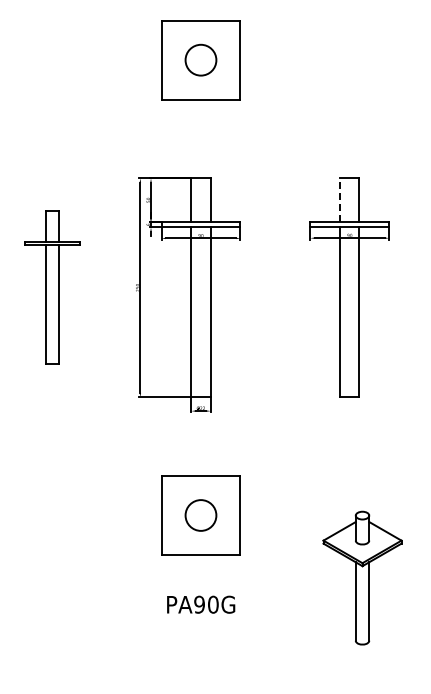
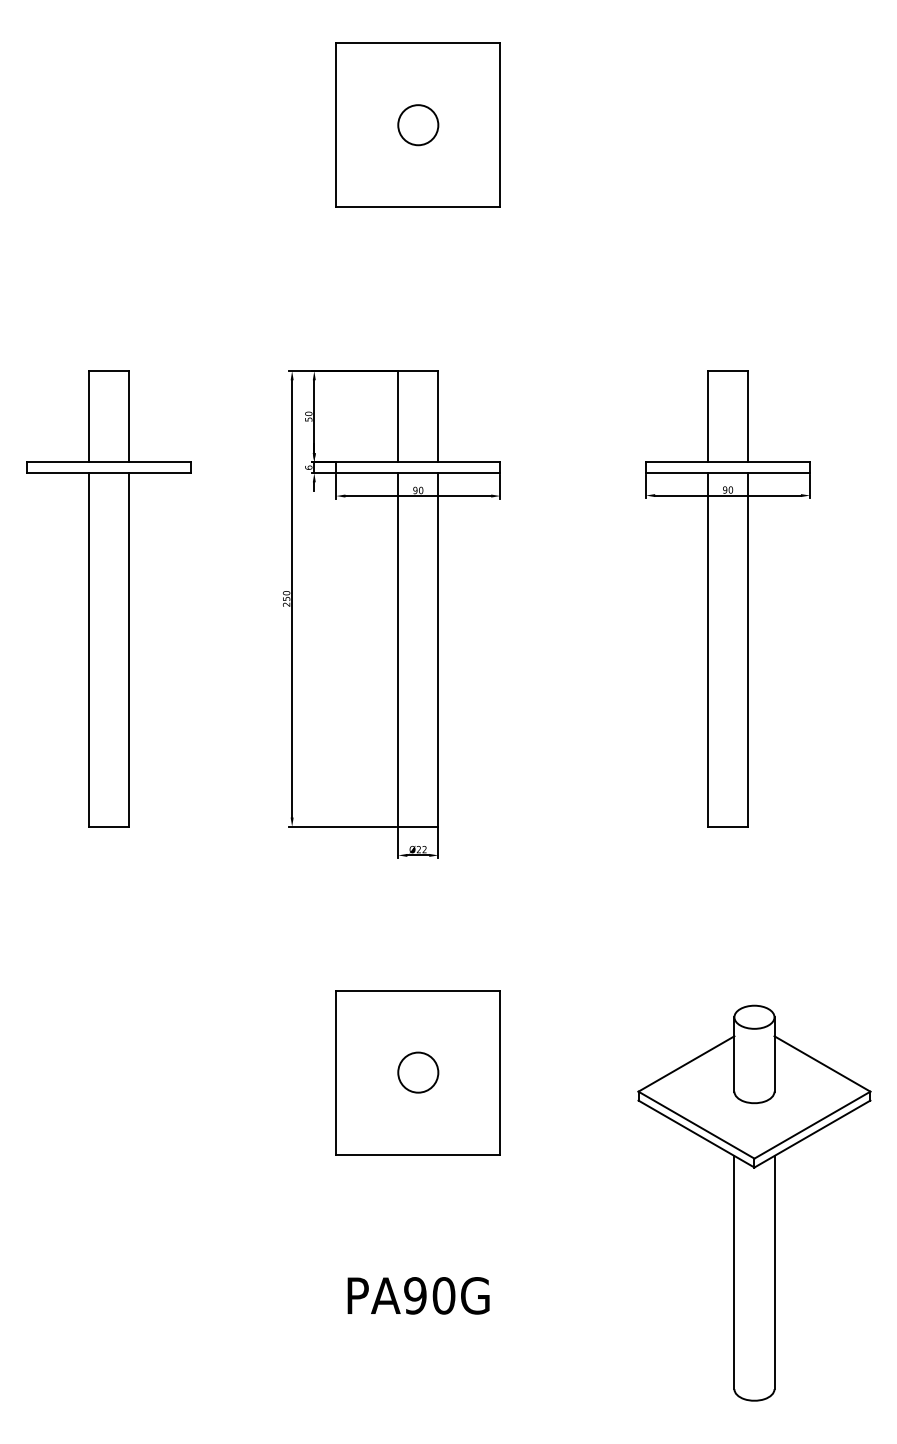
circle: (200, 59) -> (417, 123), size x0.62
line: (340, 200) -> (708, 417), dashed -> solid
part: (52, 287) -> (109, 598), size x1.43
circle: (200, 515) -> (417, 1072), size x0.62
part: (362, 577) -> (754, 1201), size x1.43
text: (201, 604) -> (419, 1295), moved

